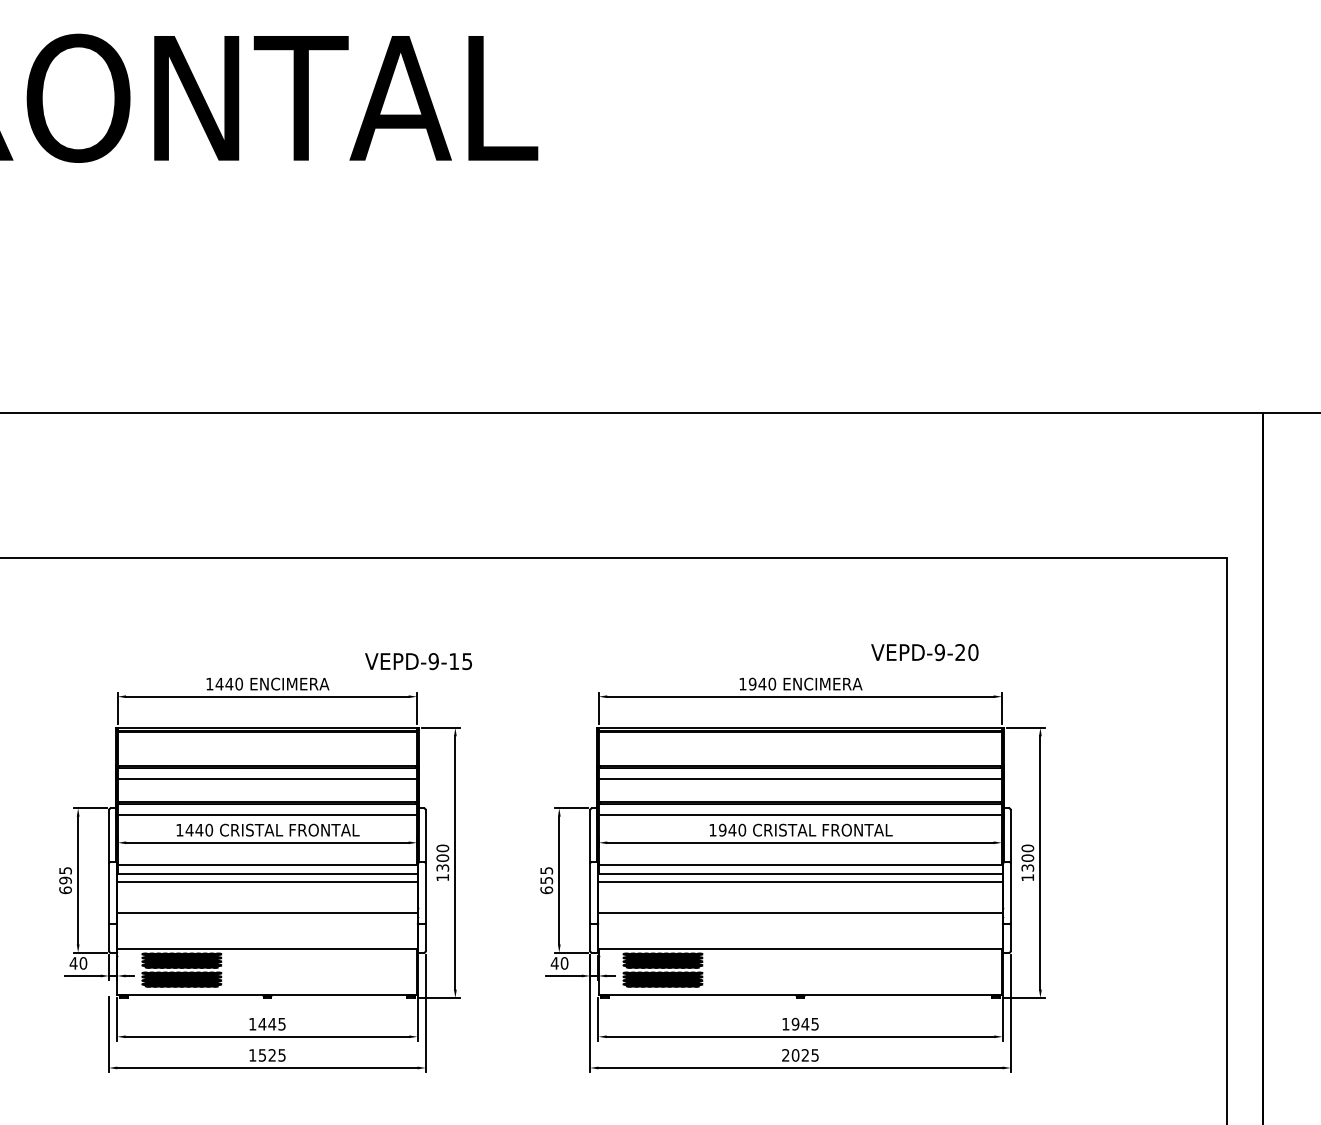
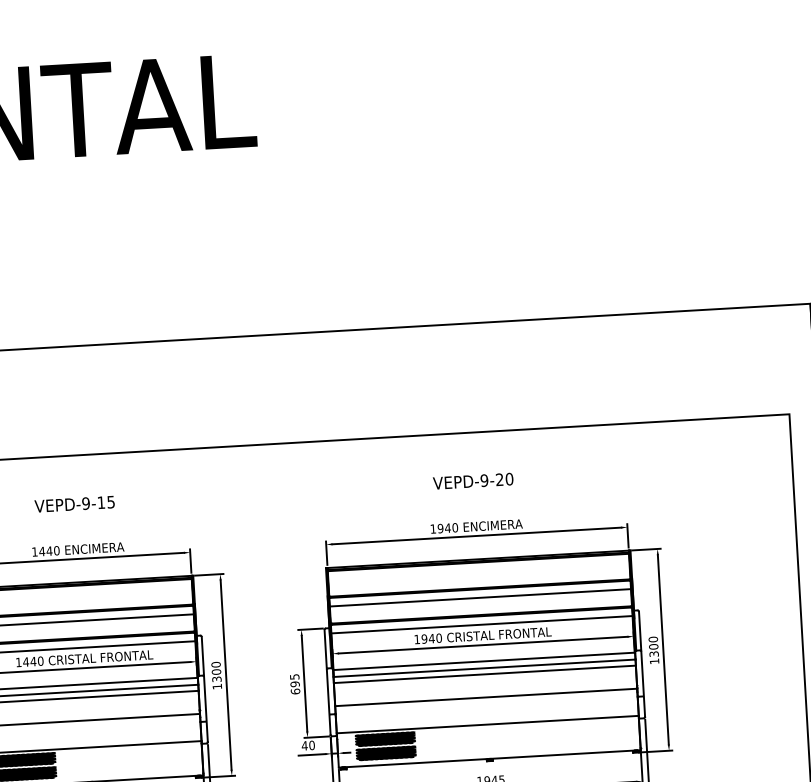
text: (924, 652) -> (472, 481), moved
text: (418, 661) -> (74, 504), moved
text: (546, 880) -> (294, 684), 655 -> 695

